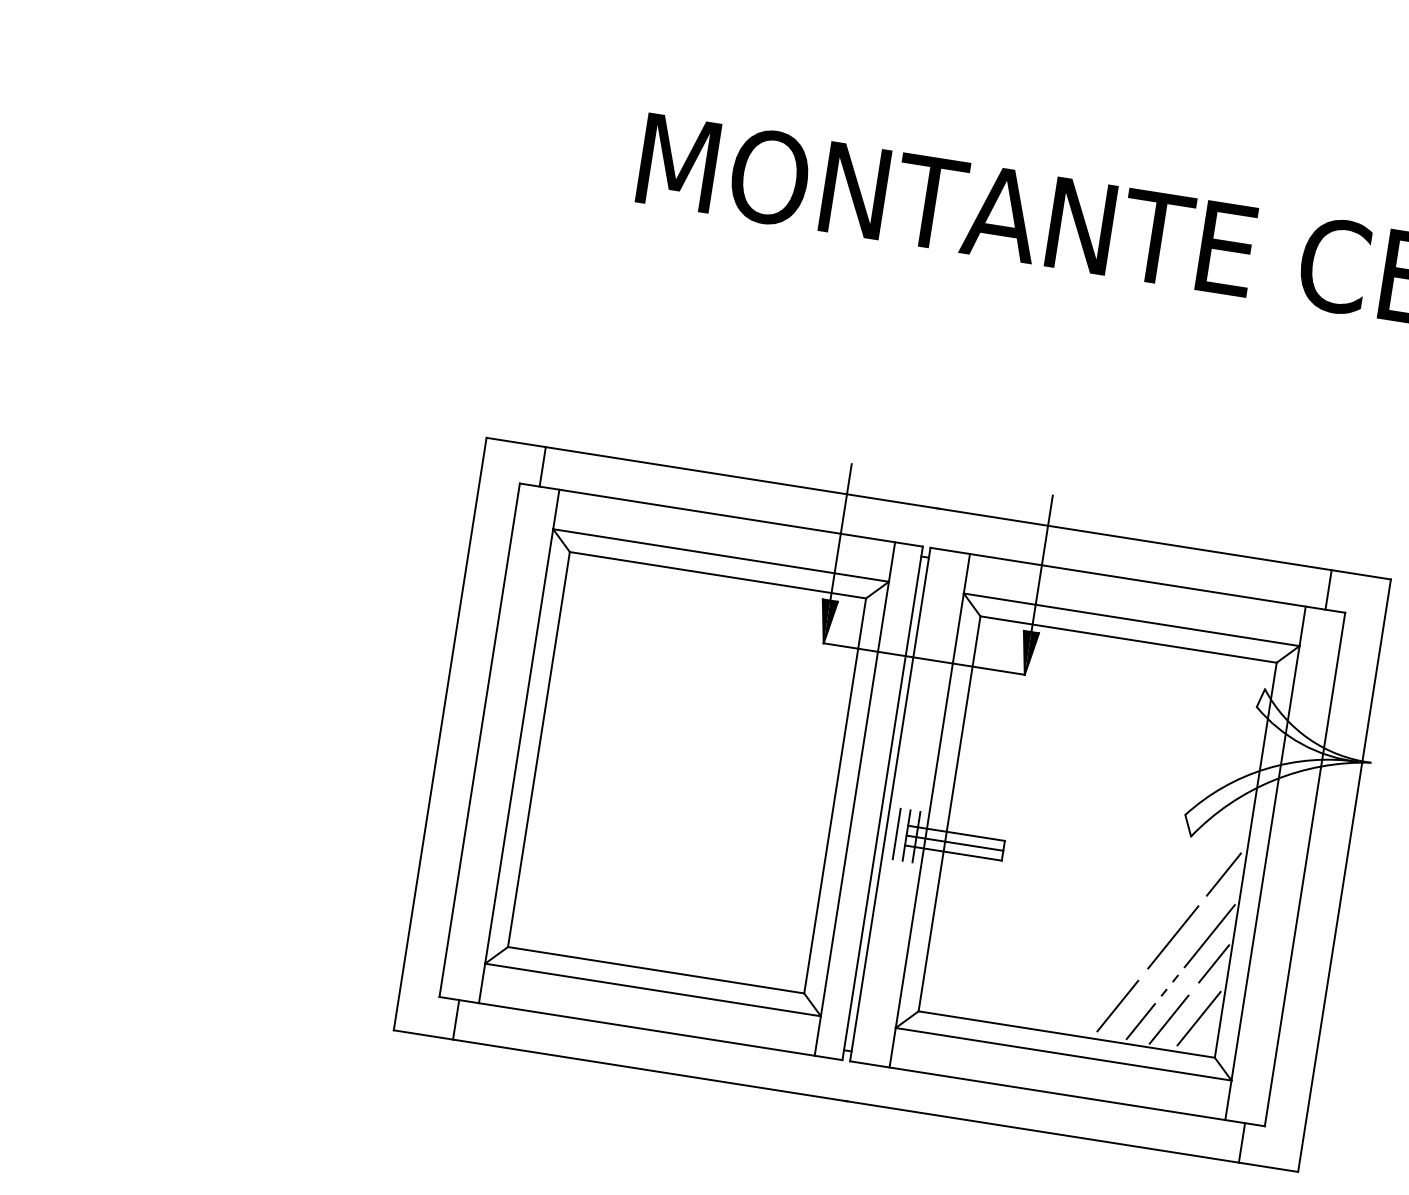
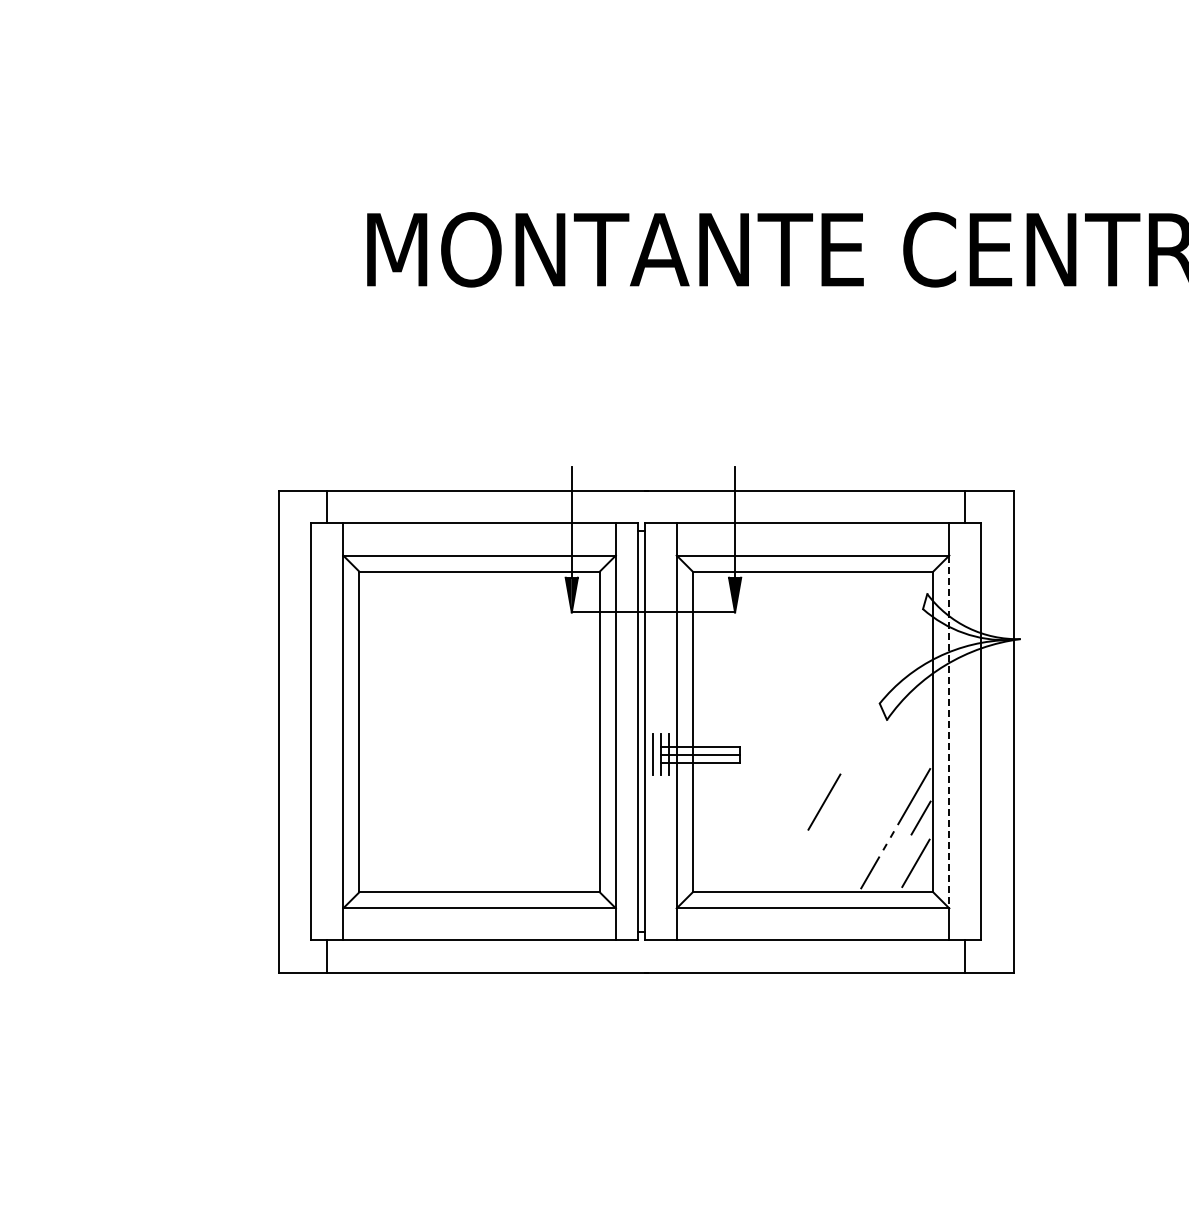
line: (1265, 864) -> (949, 732), solid -> dashed
line: (1223, 873) -> (917, 745), removed
line: (1173, 936) -> (824, 801), moved
line: (1117, 1006) -> (849, 863), removed
line: (1169, 1019) -> (892, 867), removed

